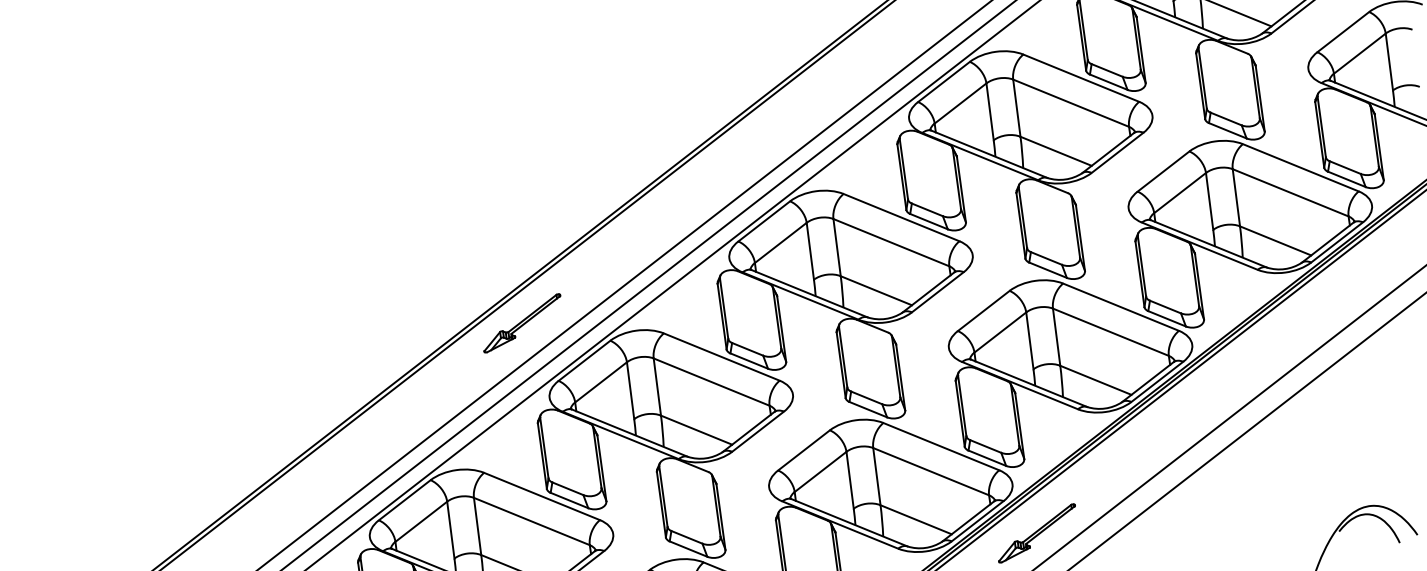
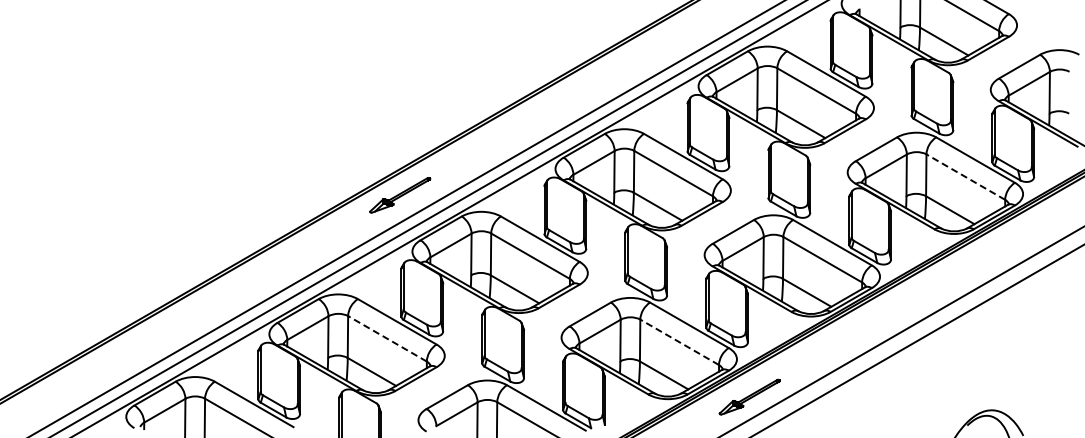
line: (1290, 192) -> (965, 176), solid -> dashed
line: (930, 471) -> (679, 342), solid -> dashed
line: (531, 521) -> (387, 338), solid -> dashed

